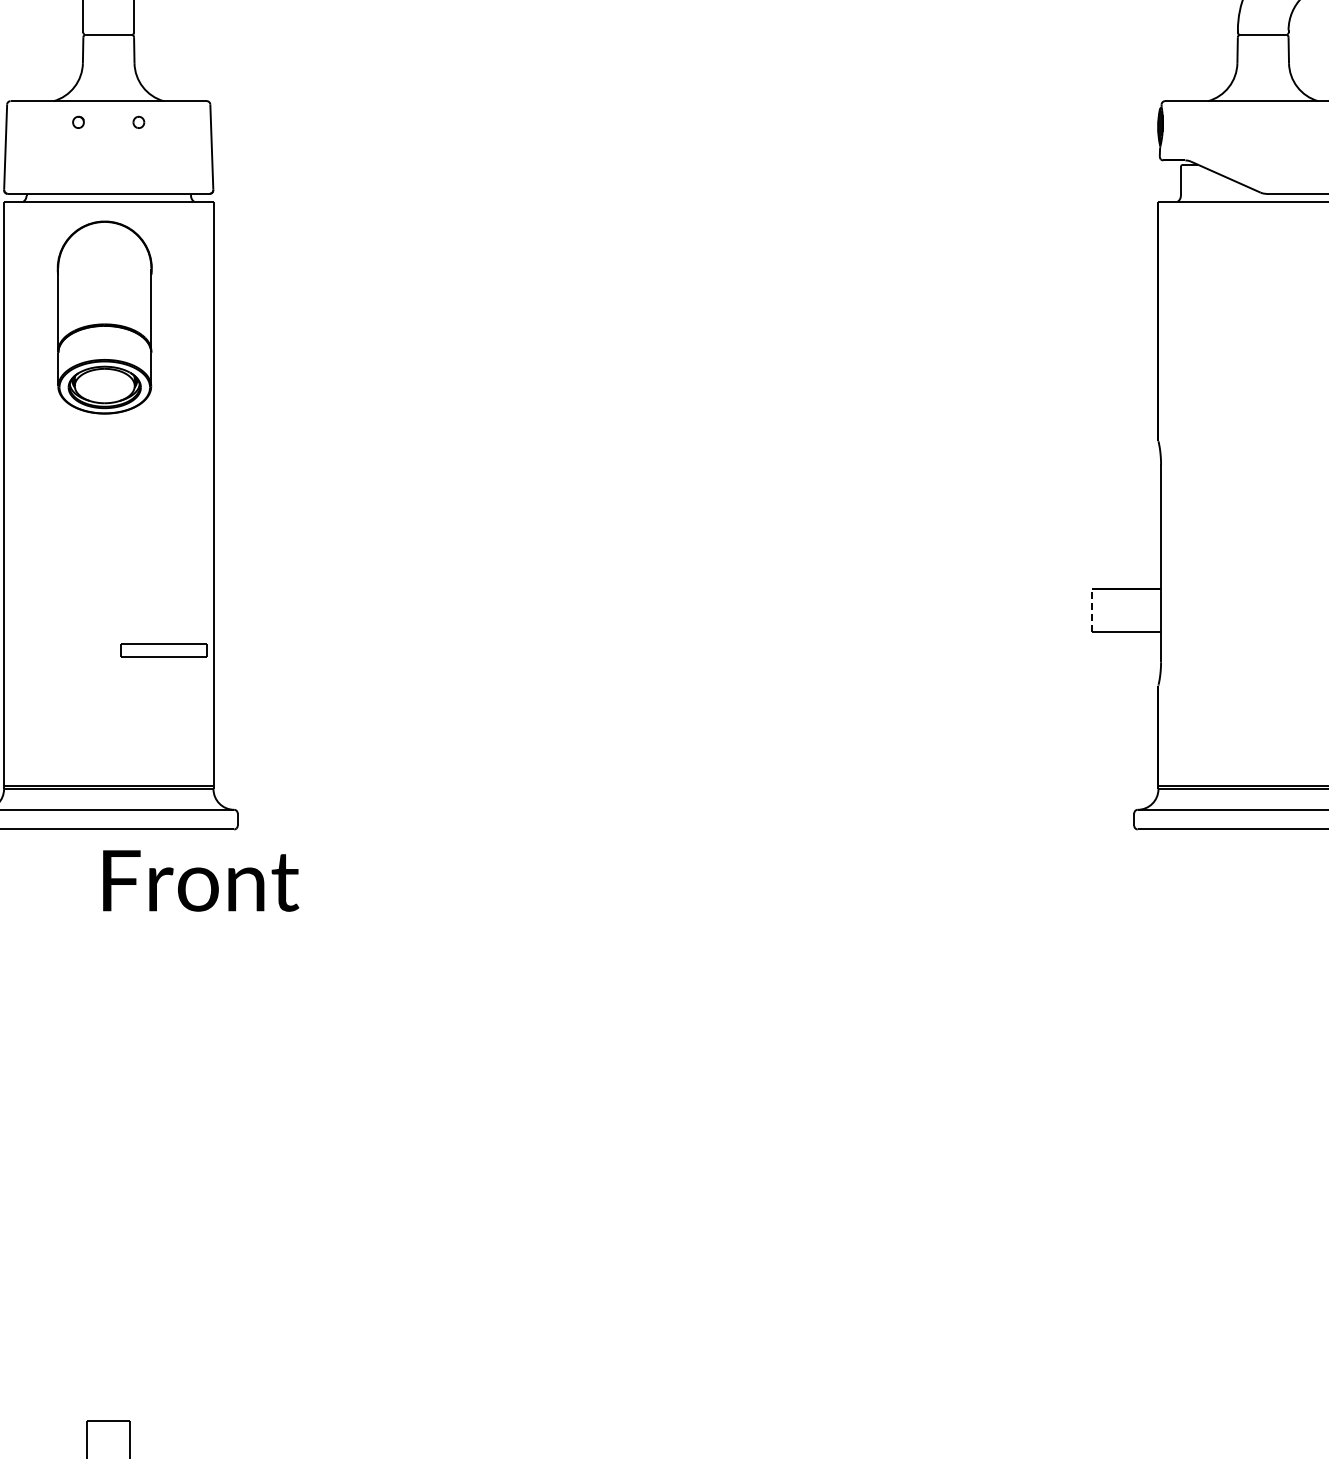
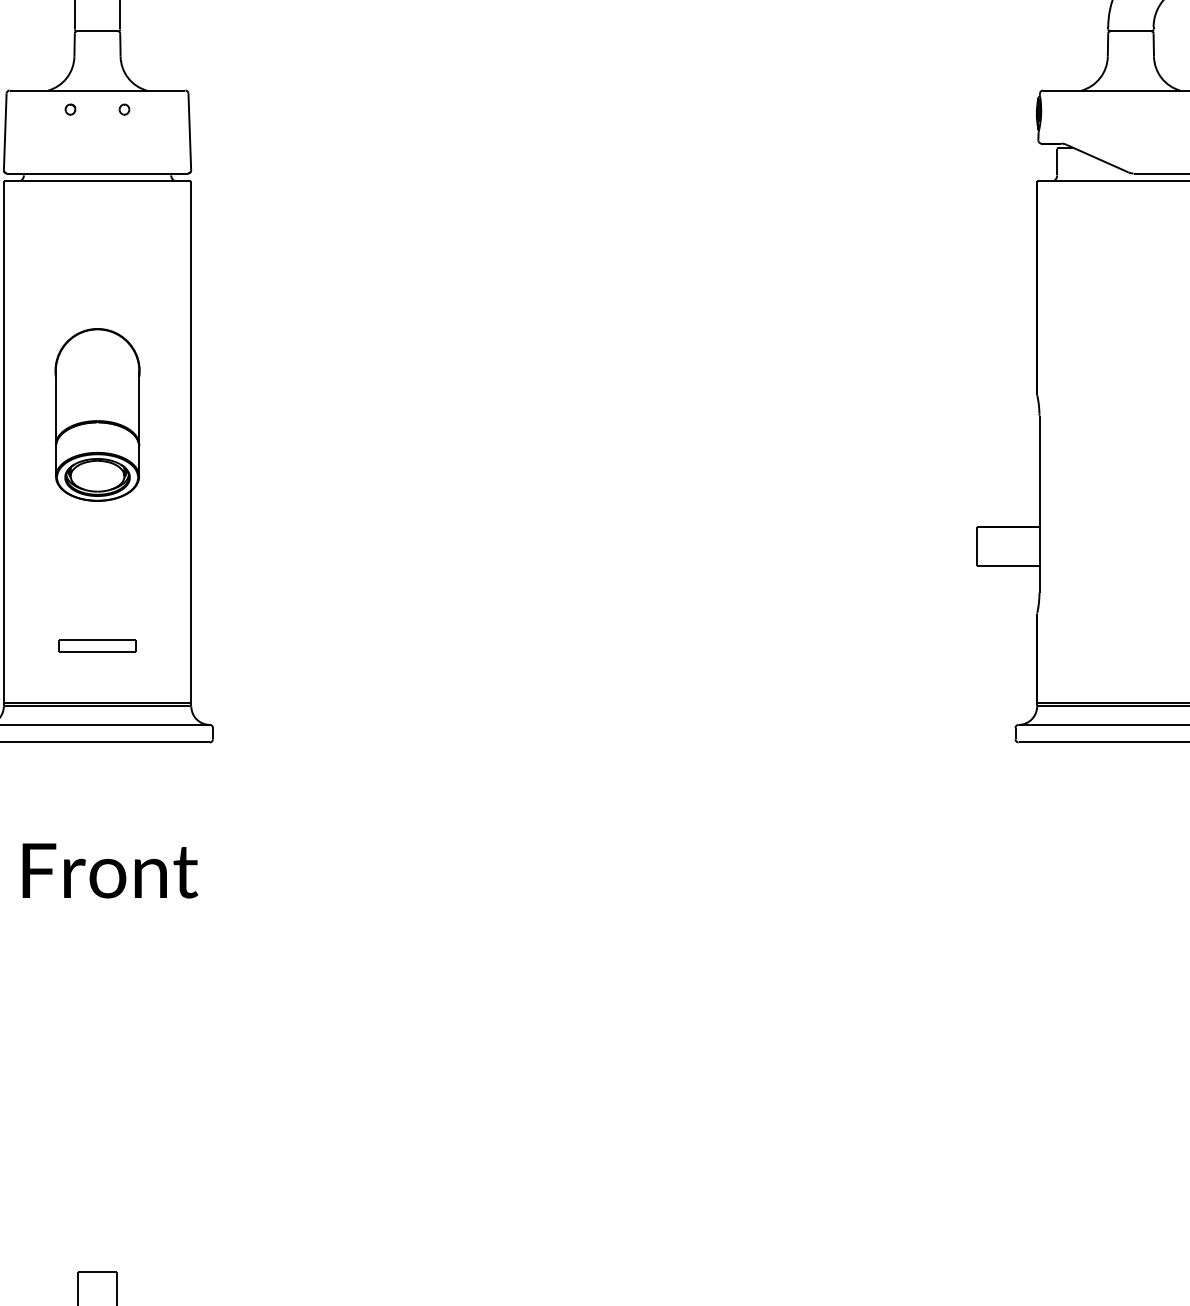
part: (104, 317) -> (97, 414), moved
line: (1091, 610) -> (977, 546), dashed -> solid
part: (163, 650) -> (97, 645), moved
text: (201, 880) -> (110, 870), moved

